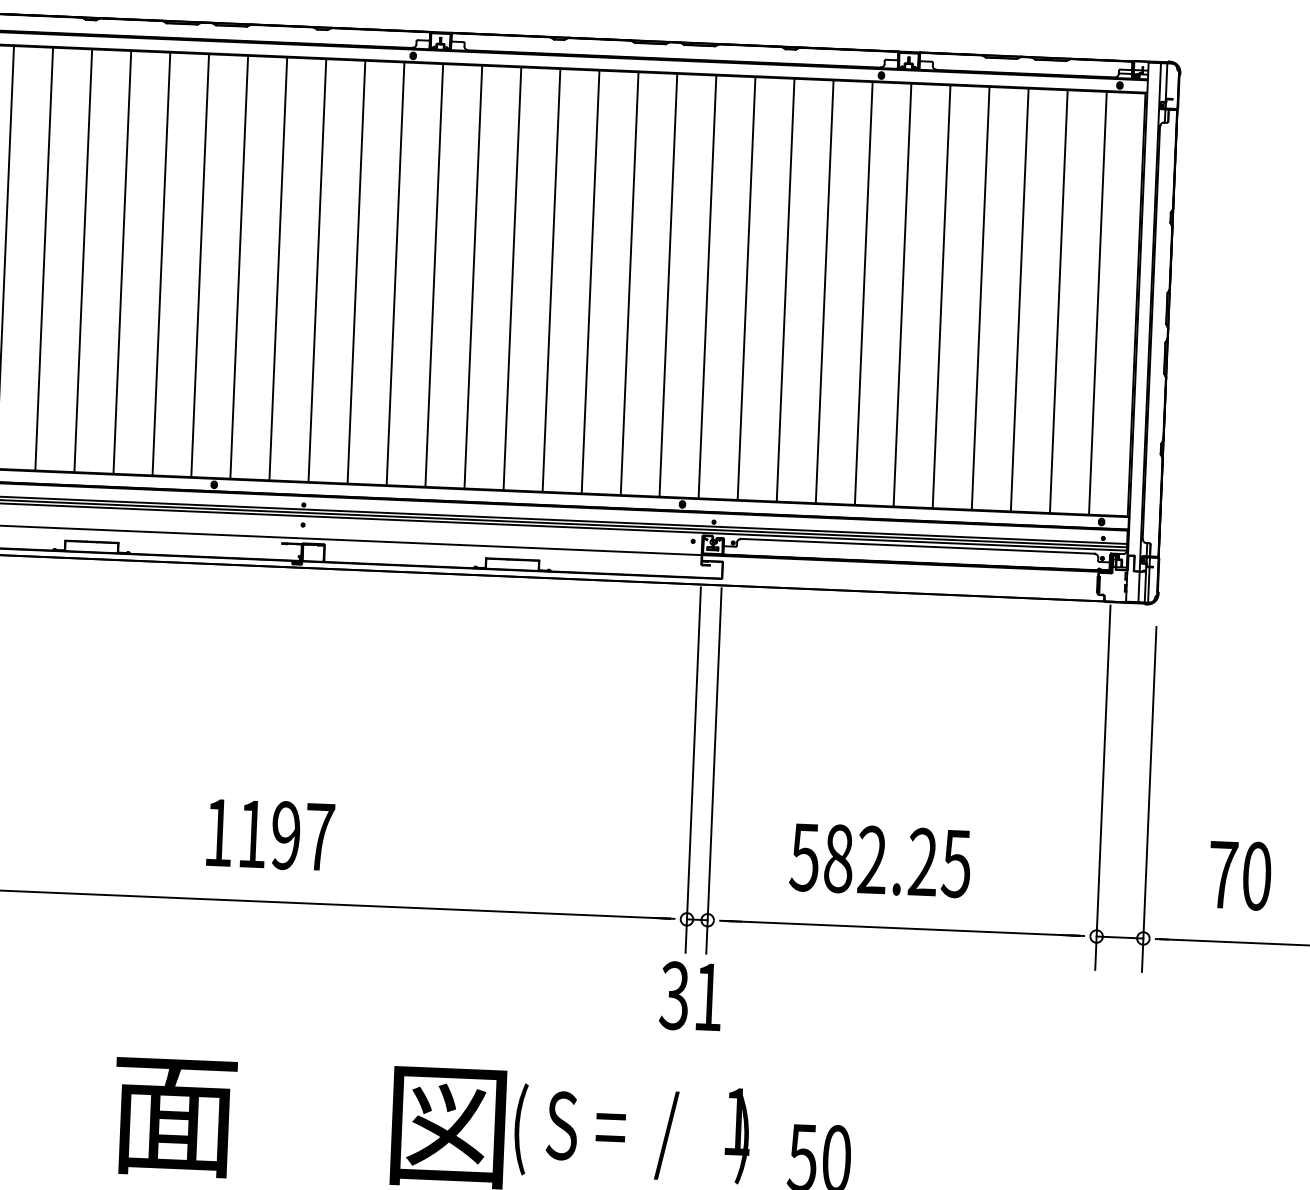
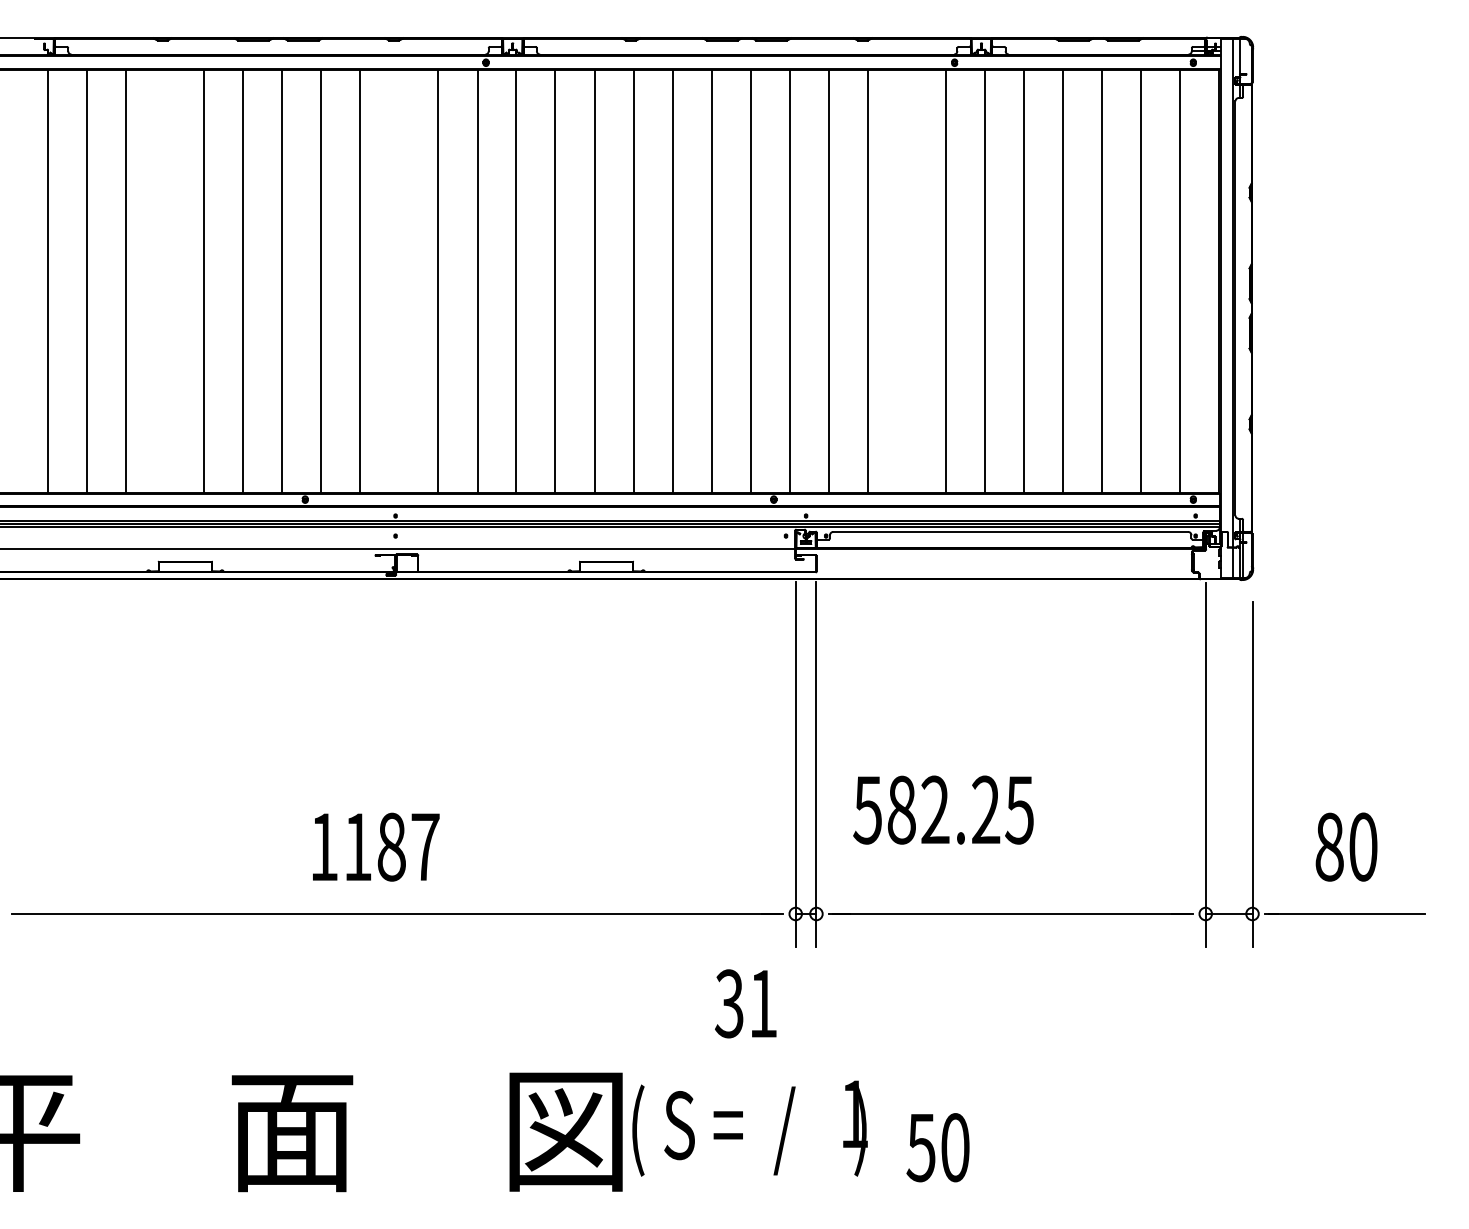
line: (82, 259) -> (164, 280), removed
line: (317, 269) -> (399, 280), removed
line: (825, 291) -> (907, 280), removed
text: (285, 835) -> (391, 846), 1197 -> 1187
text: (880, 859) -> (943, 809), moved
text: (1223, 874) -> (1329, 846), 70 -> 80
text: (690, 996) -> (745, 1003), moved

